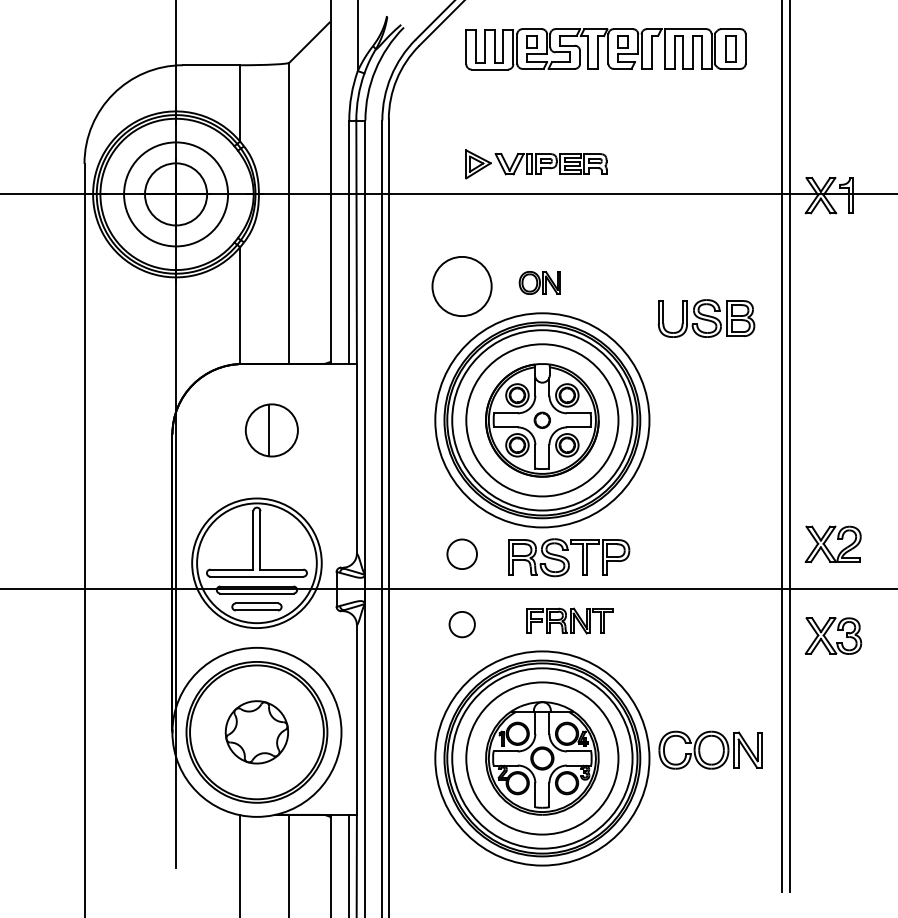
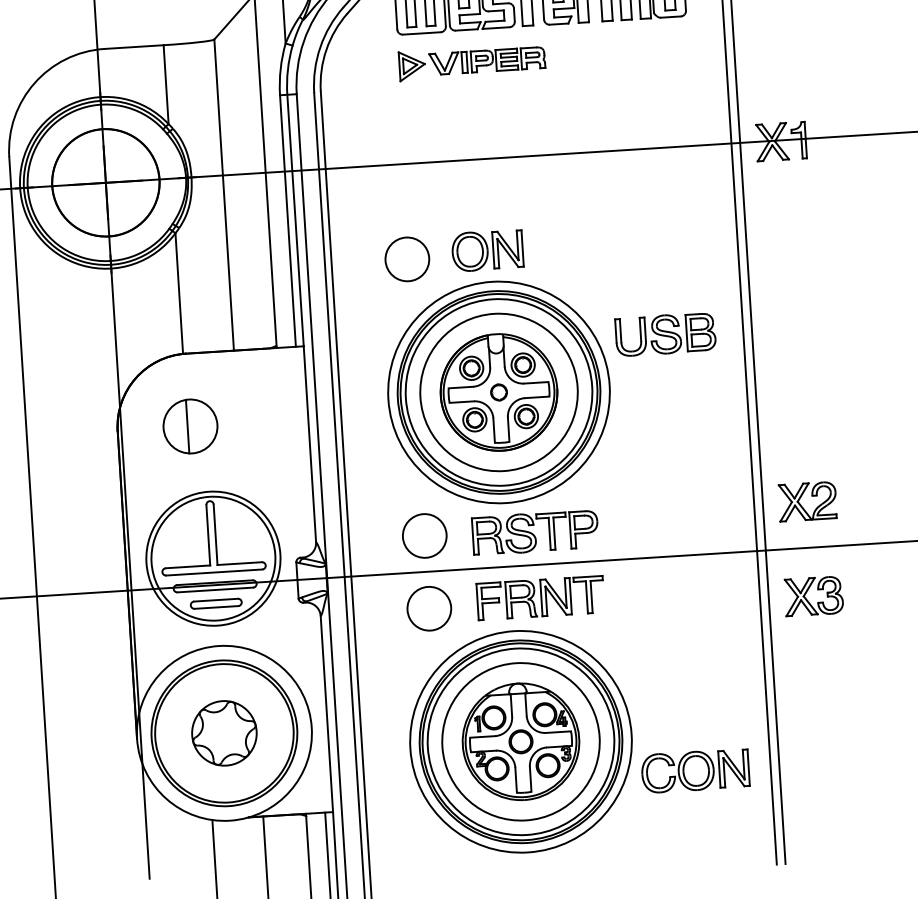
part: (536, 164) -> (472, 62), moved
circle: (175, 194) -> (105, 182), size x1.67
part: (539, 282) -> (487, 250), size x1.67
circle: (461, 286) -> (406, 259), size x0.71
part: (706, 318) -> (665, 334), moved
part: (271, 430) -> (190, 426), moved
circle: (462, 554) -> (425, 536), size x1.43
part: (569, 620) -> (540, 597), size x1.43
circle: (462, 624) -> (429, 608), size x1.67
part: (710, 749) -> (695, 770), moved

